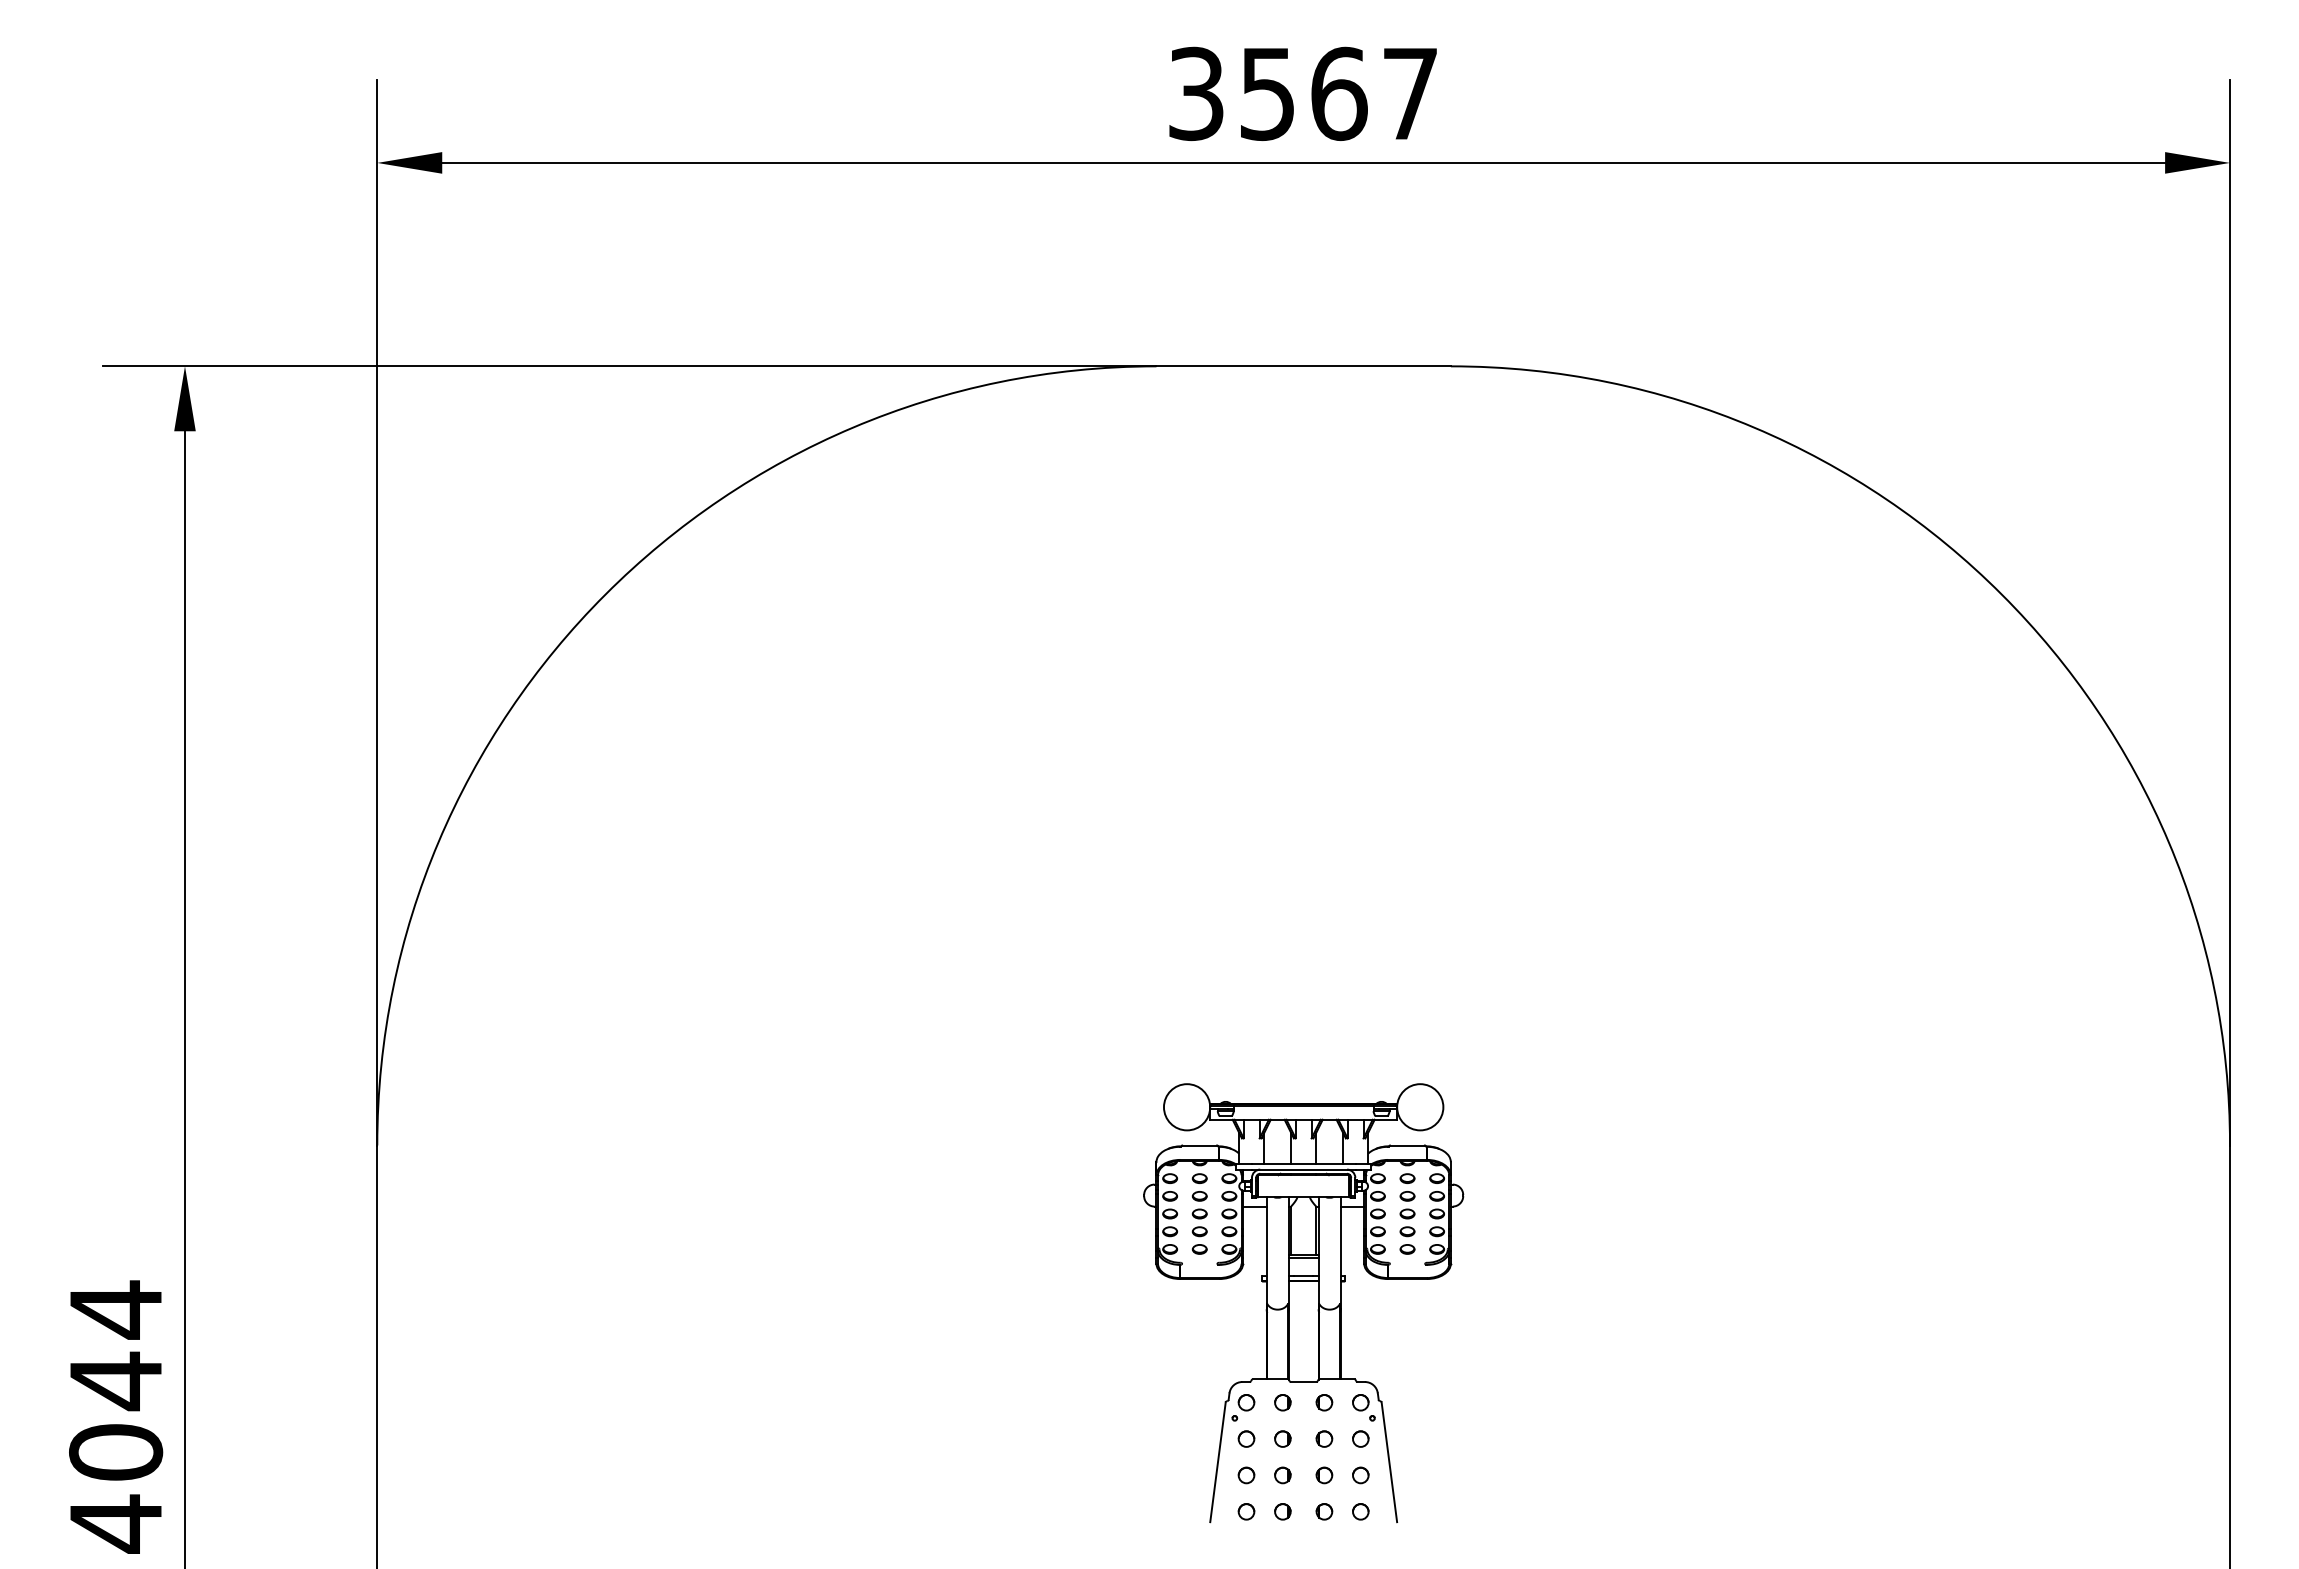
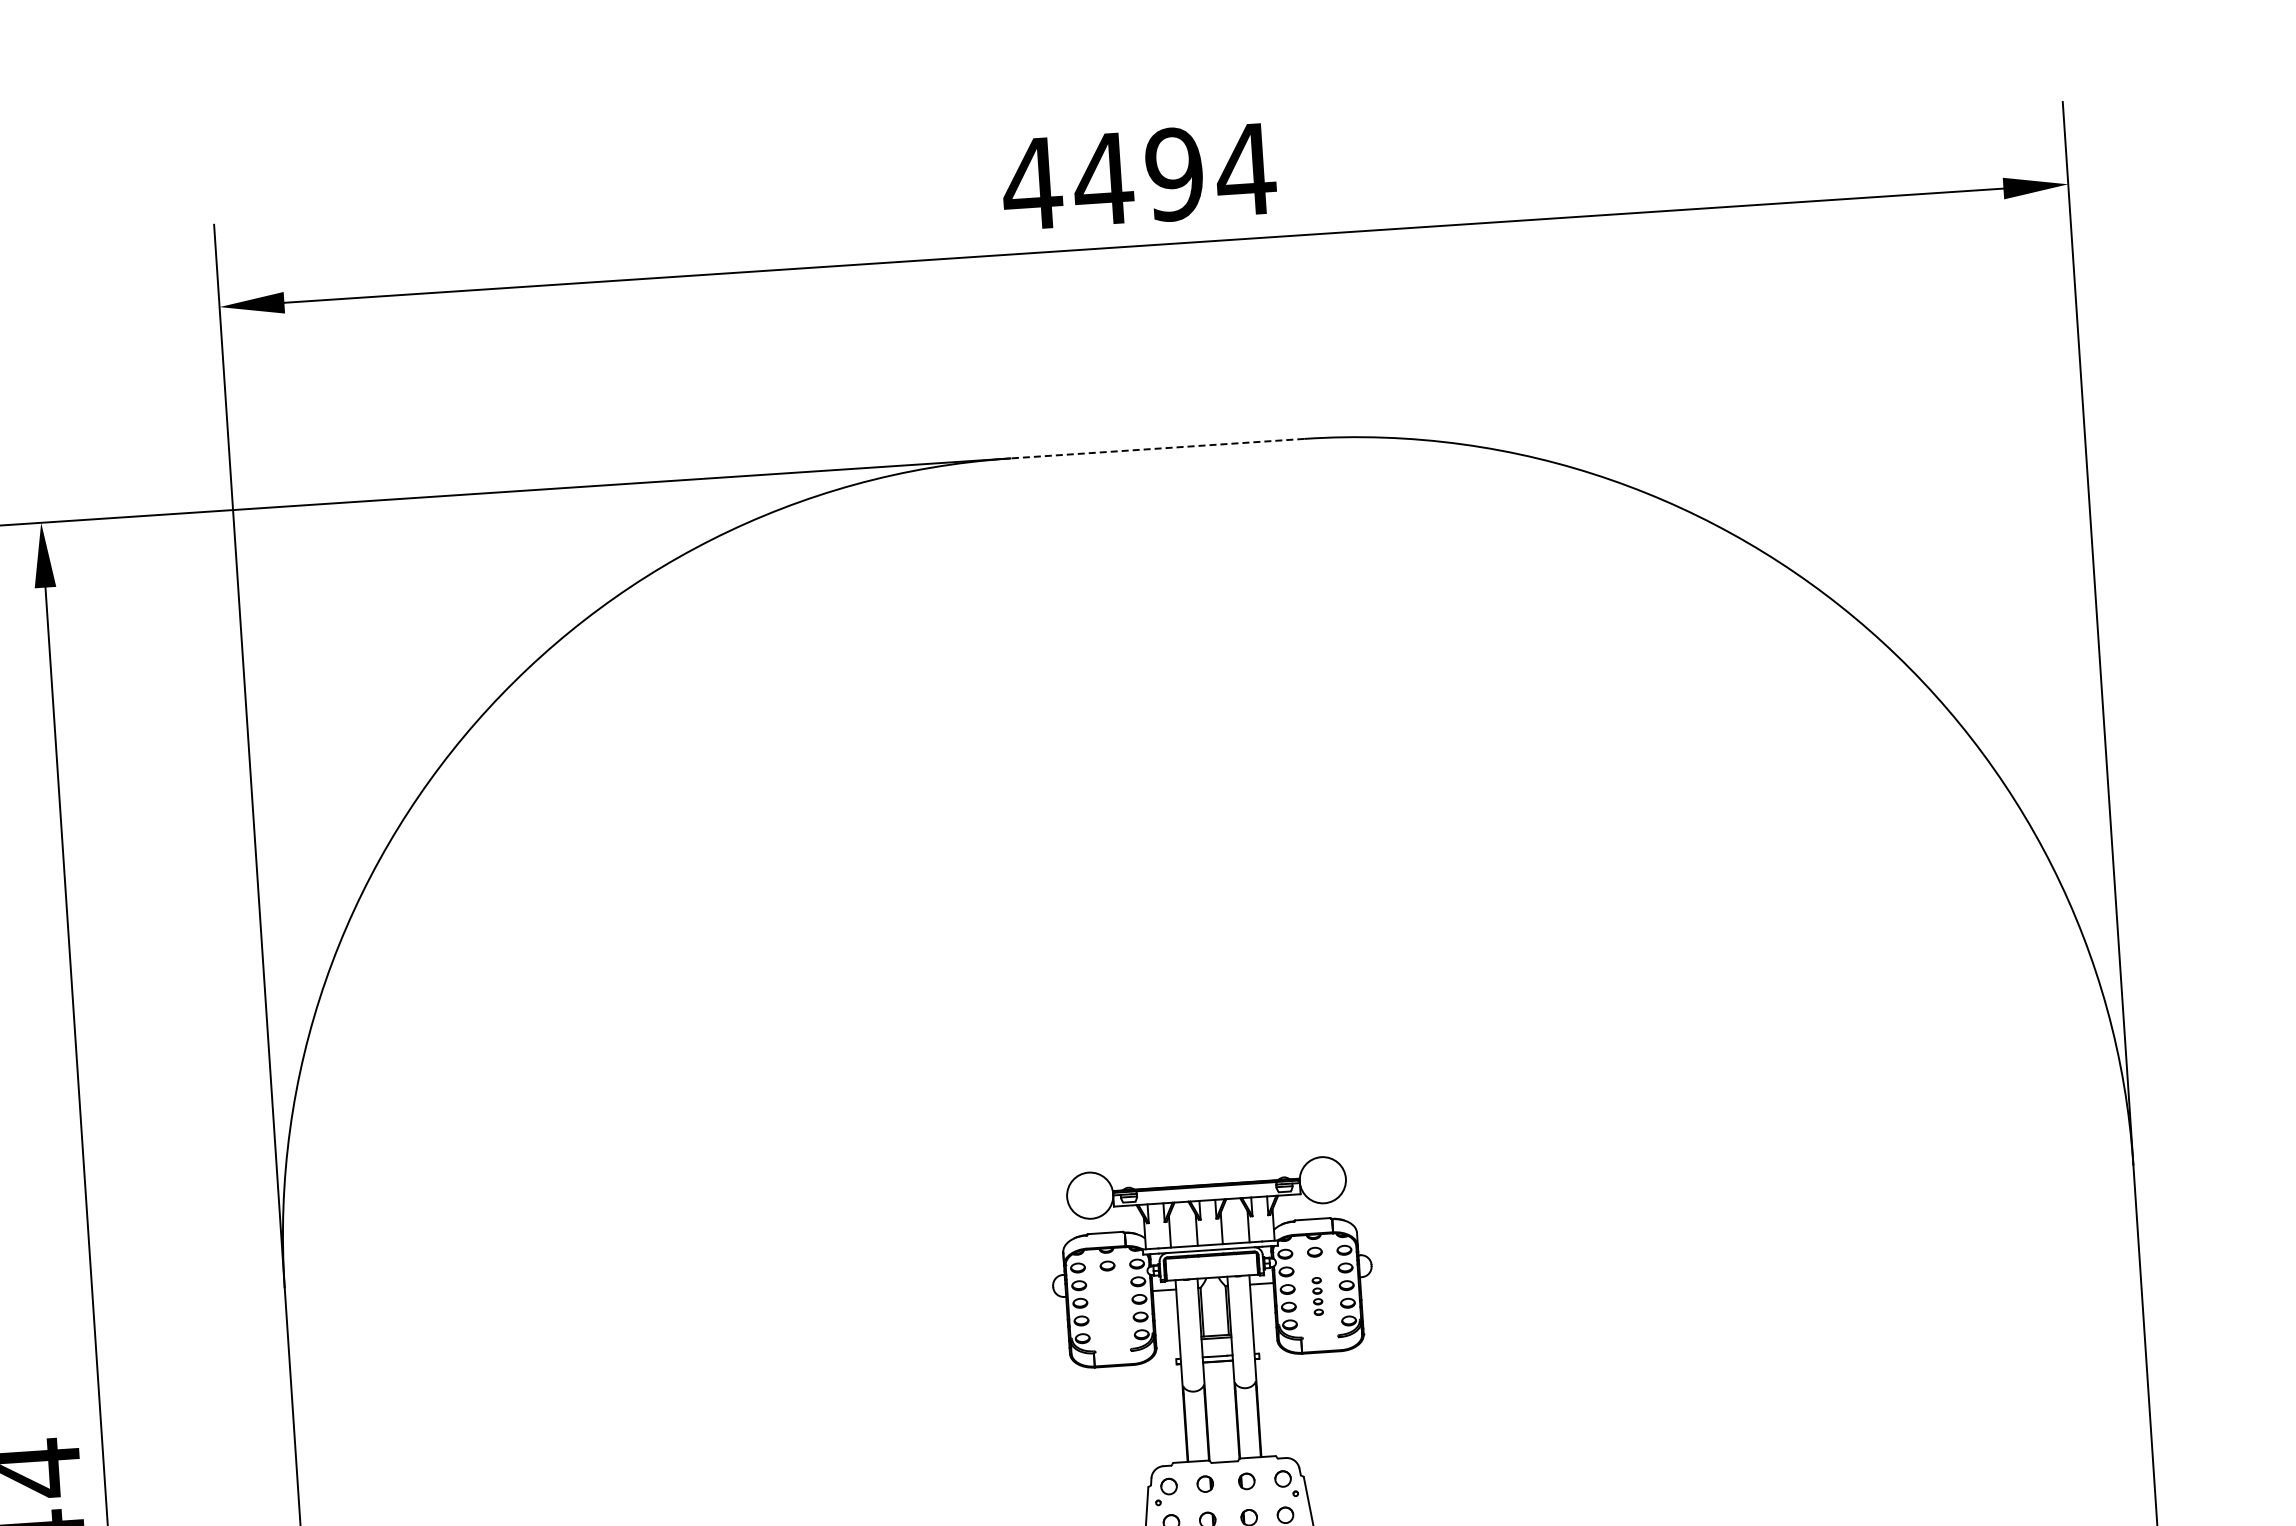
text: (1303, 93) -> (1139, 176), 3567 -> 4494
line: (1303, 366) -> (1157, 448), solid -> dashed
part: (1199, 1222) -> (1110, 1309), removed
part: (1407, 1222) -> (1317, 1296), size x0.6

